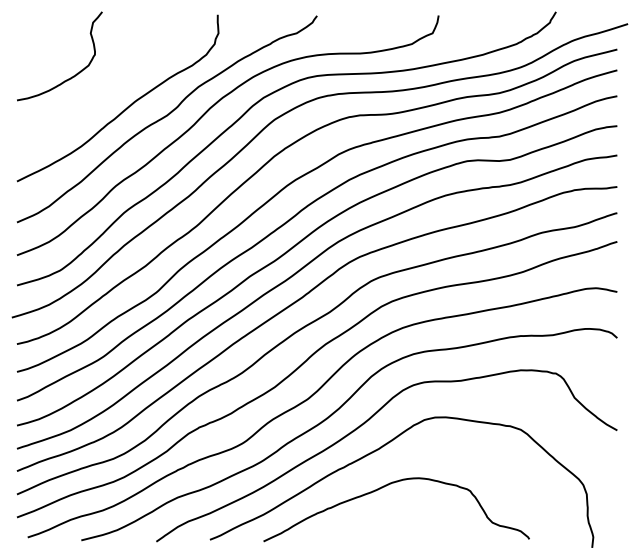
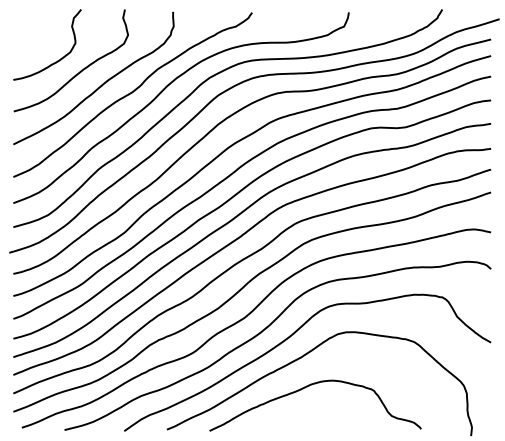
curve: (100, 89) -> (79, 71), added

